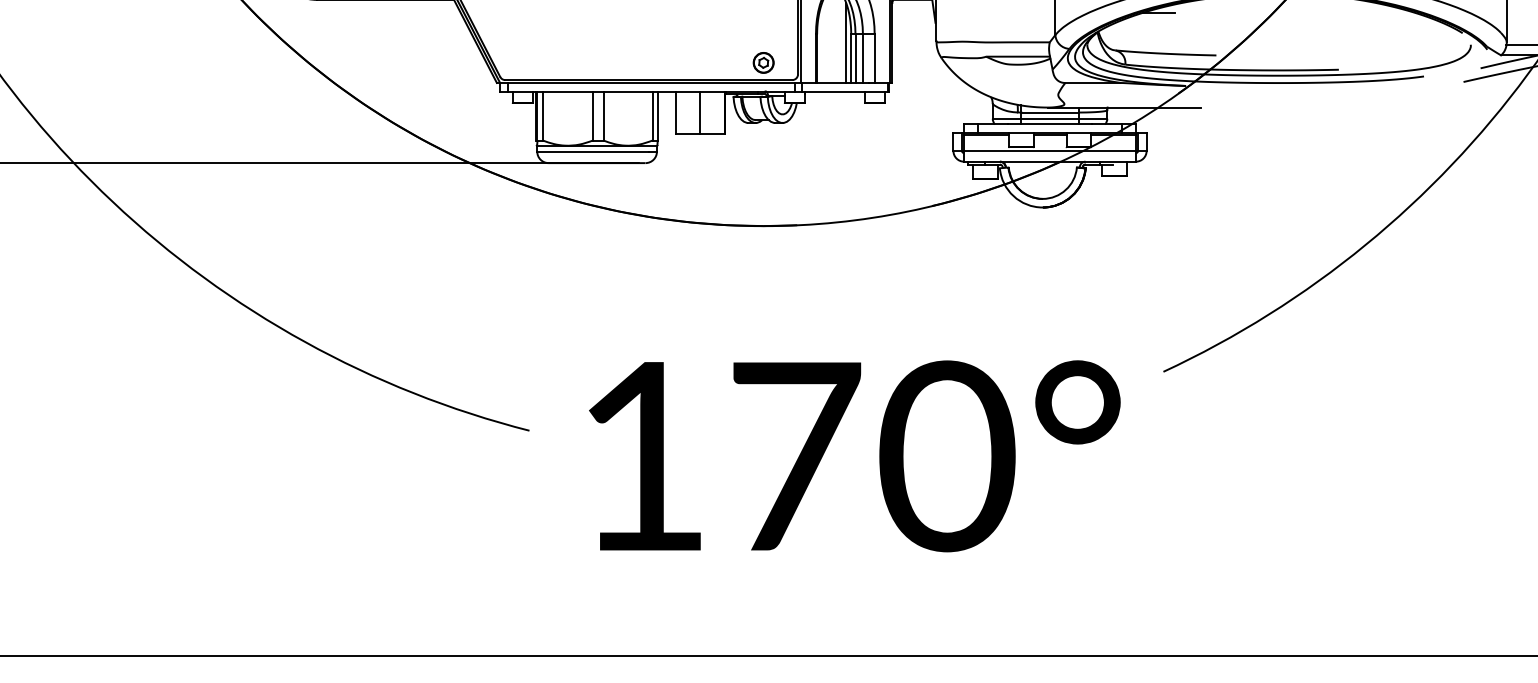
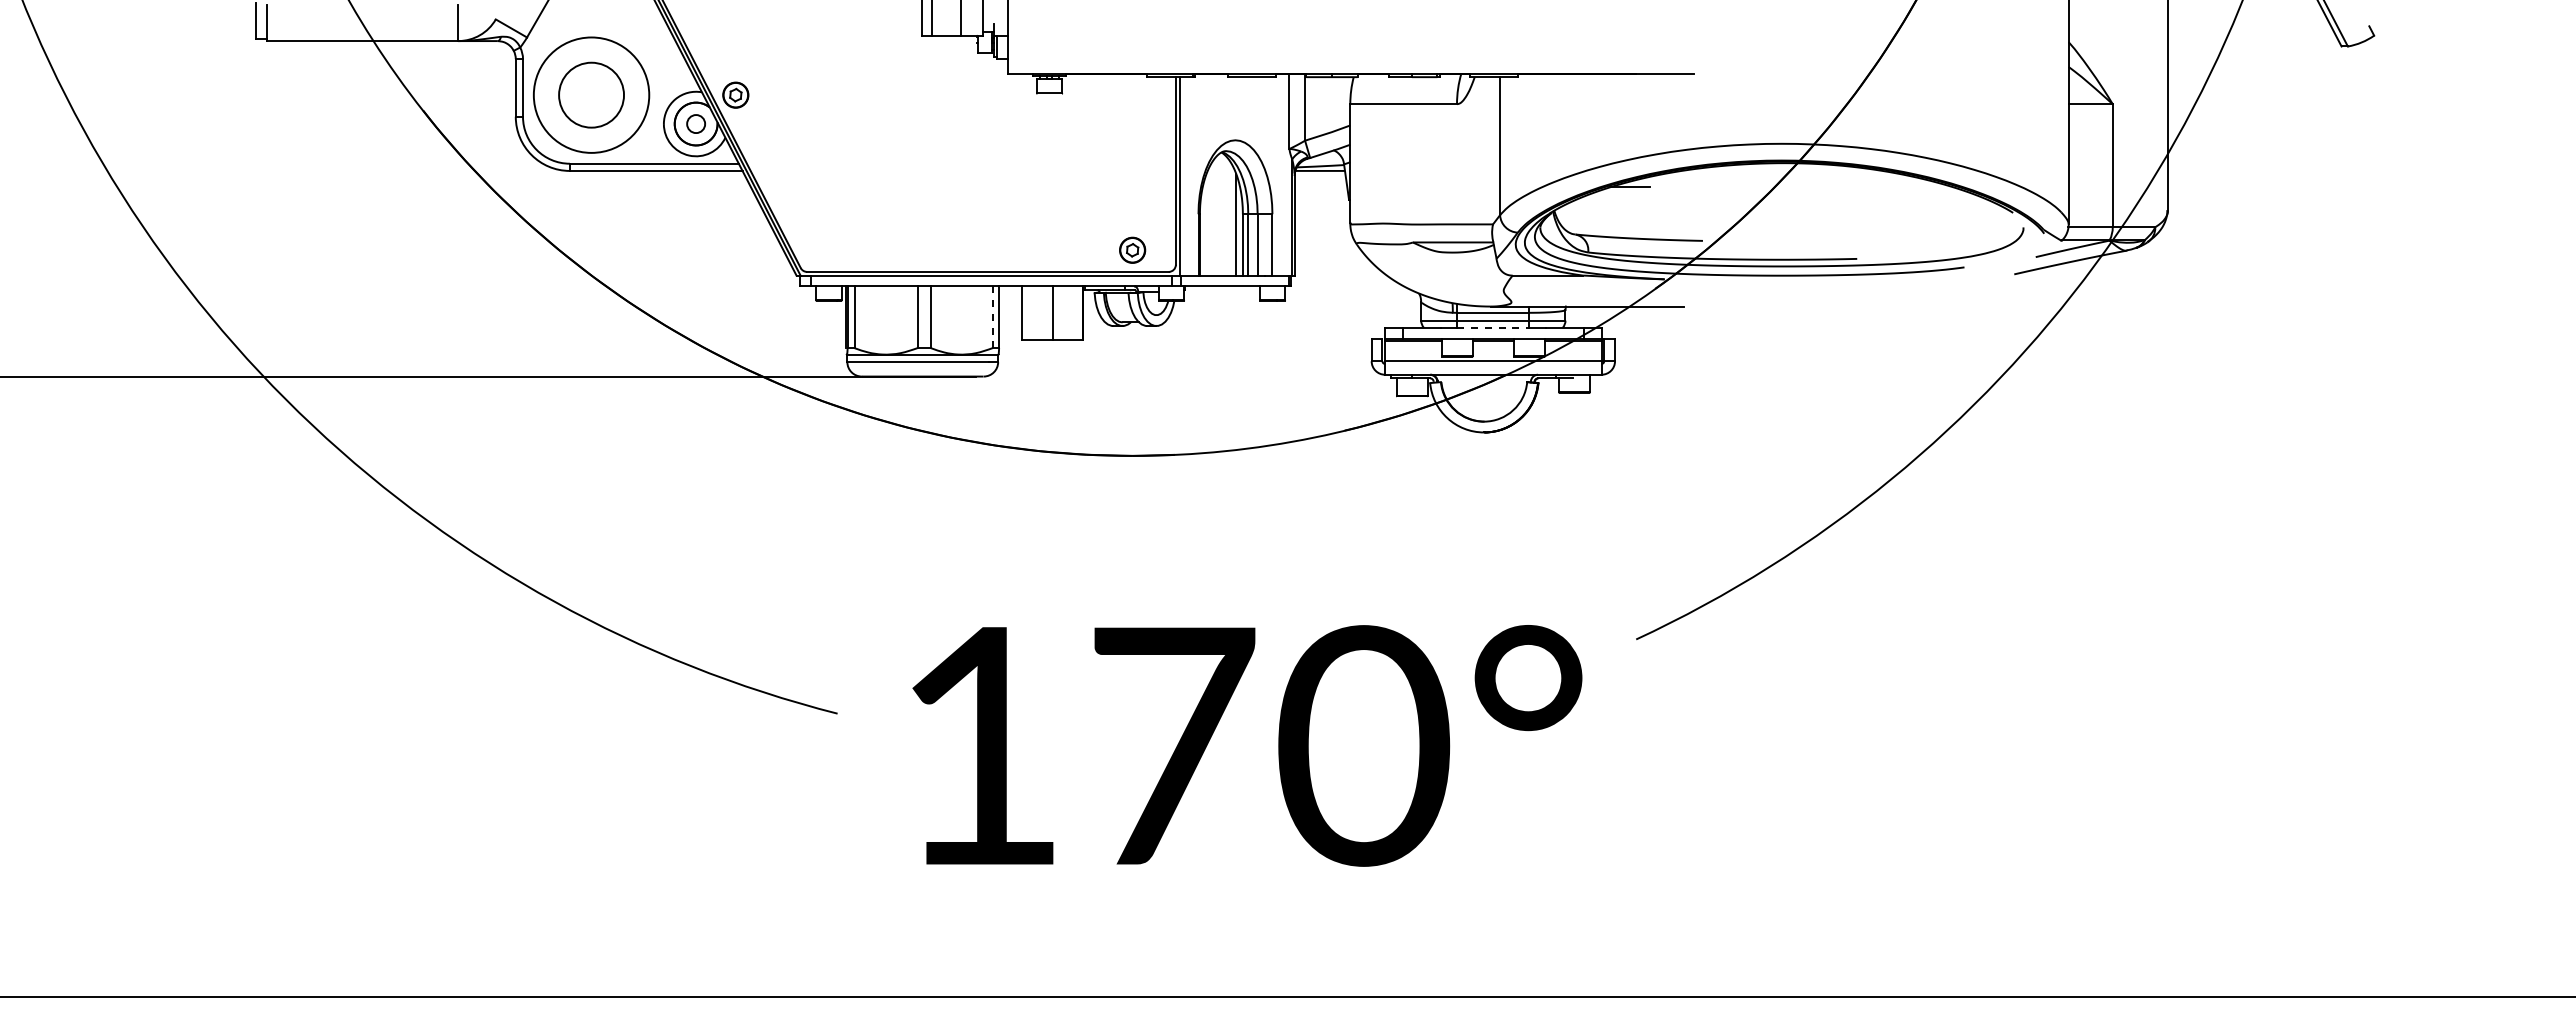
line: (652, 116) -> (992, 317), solid -> dashed
line: (1050, 124) -> (1493, 327), solid -> dashed

